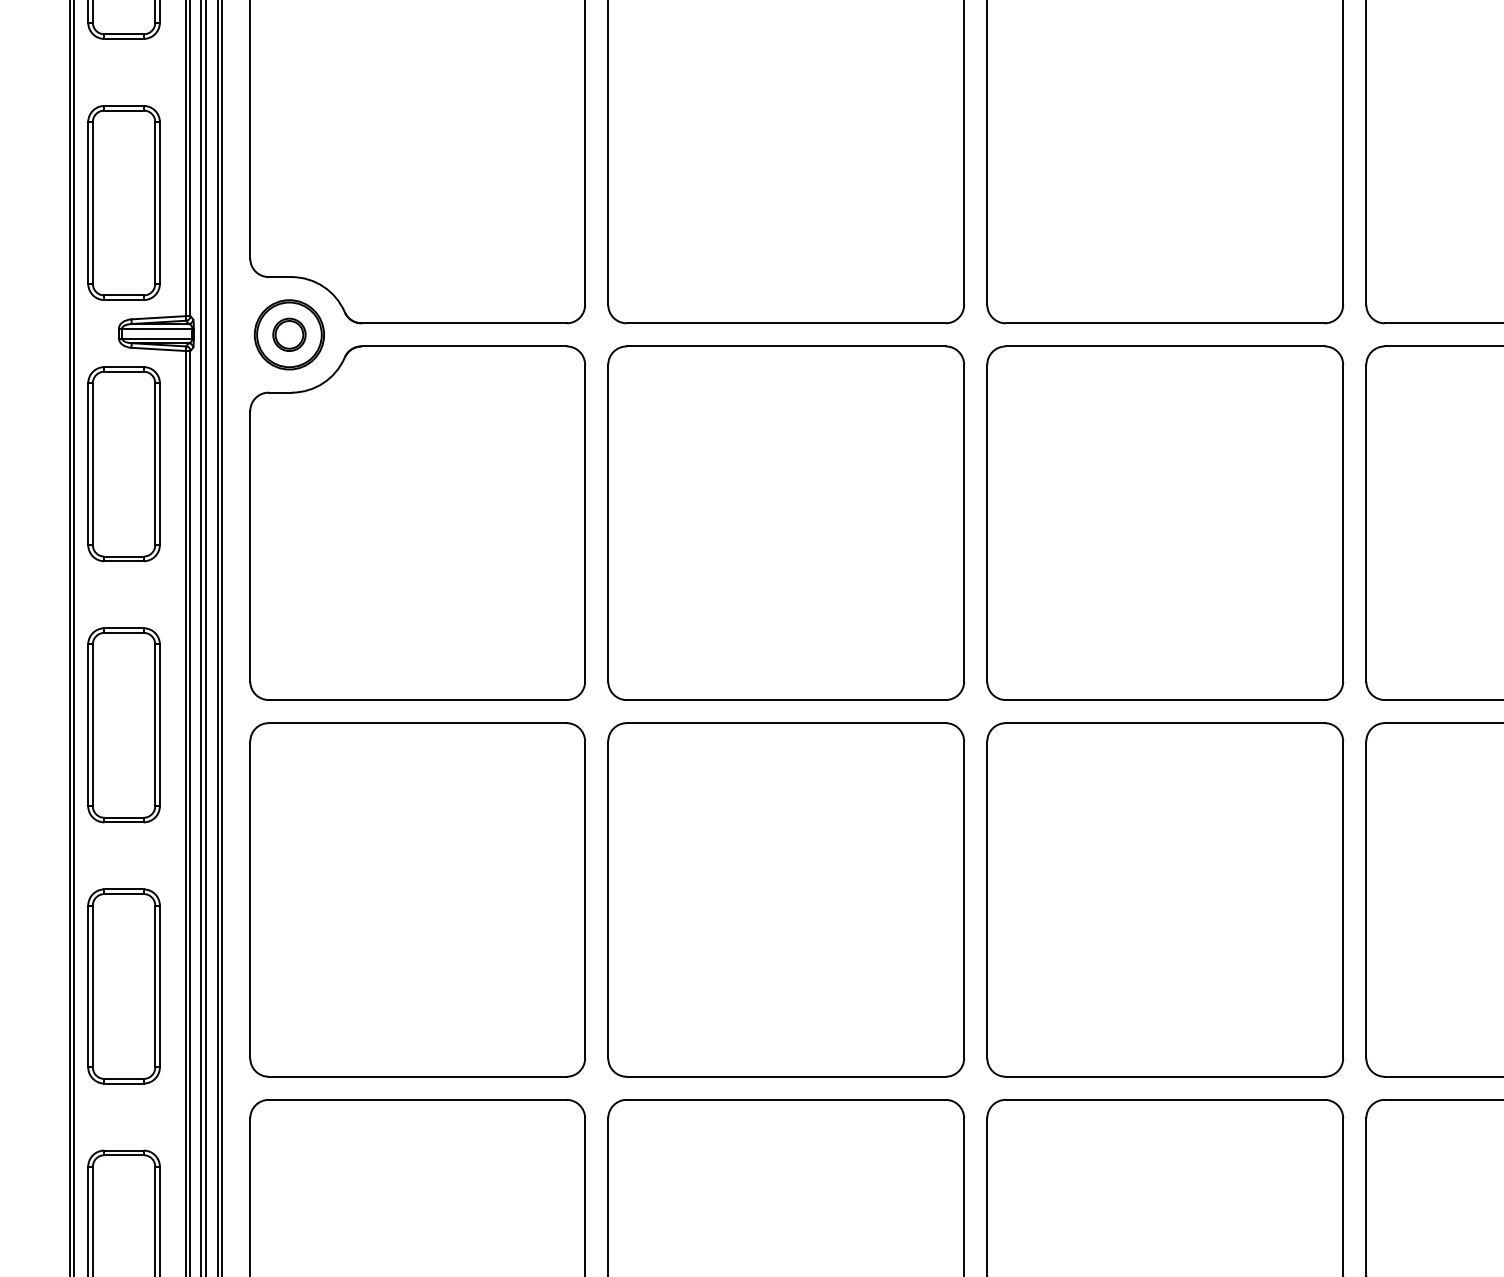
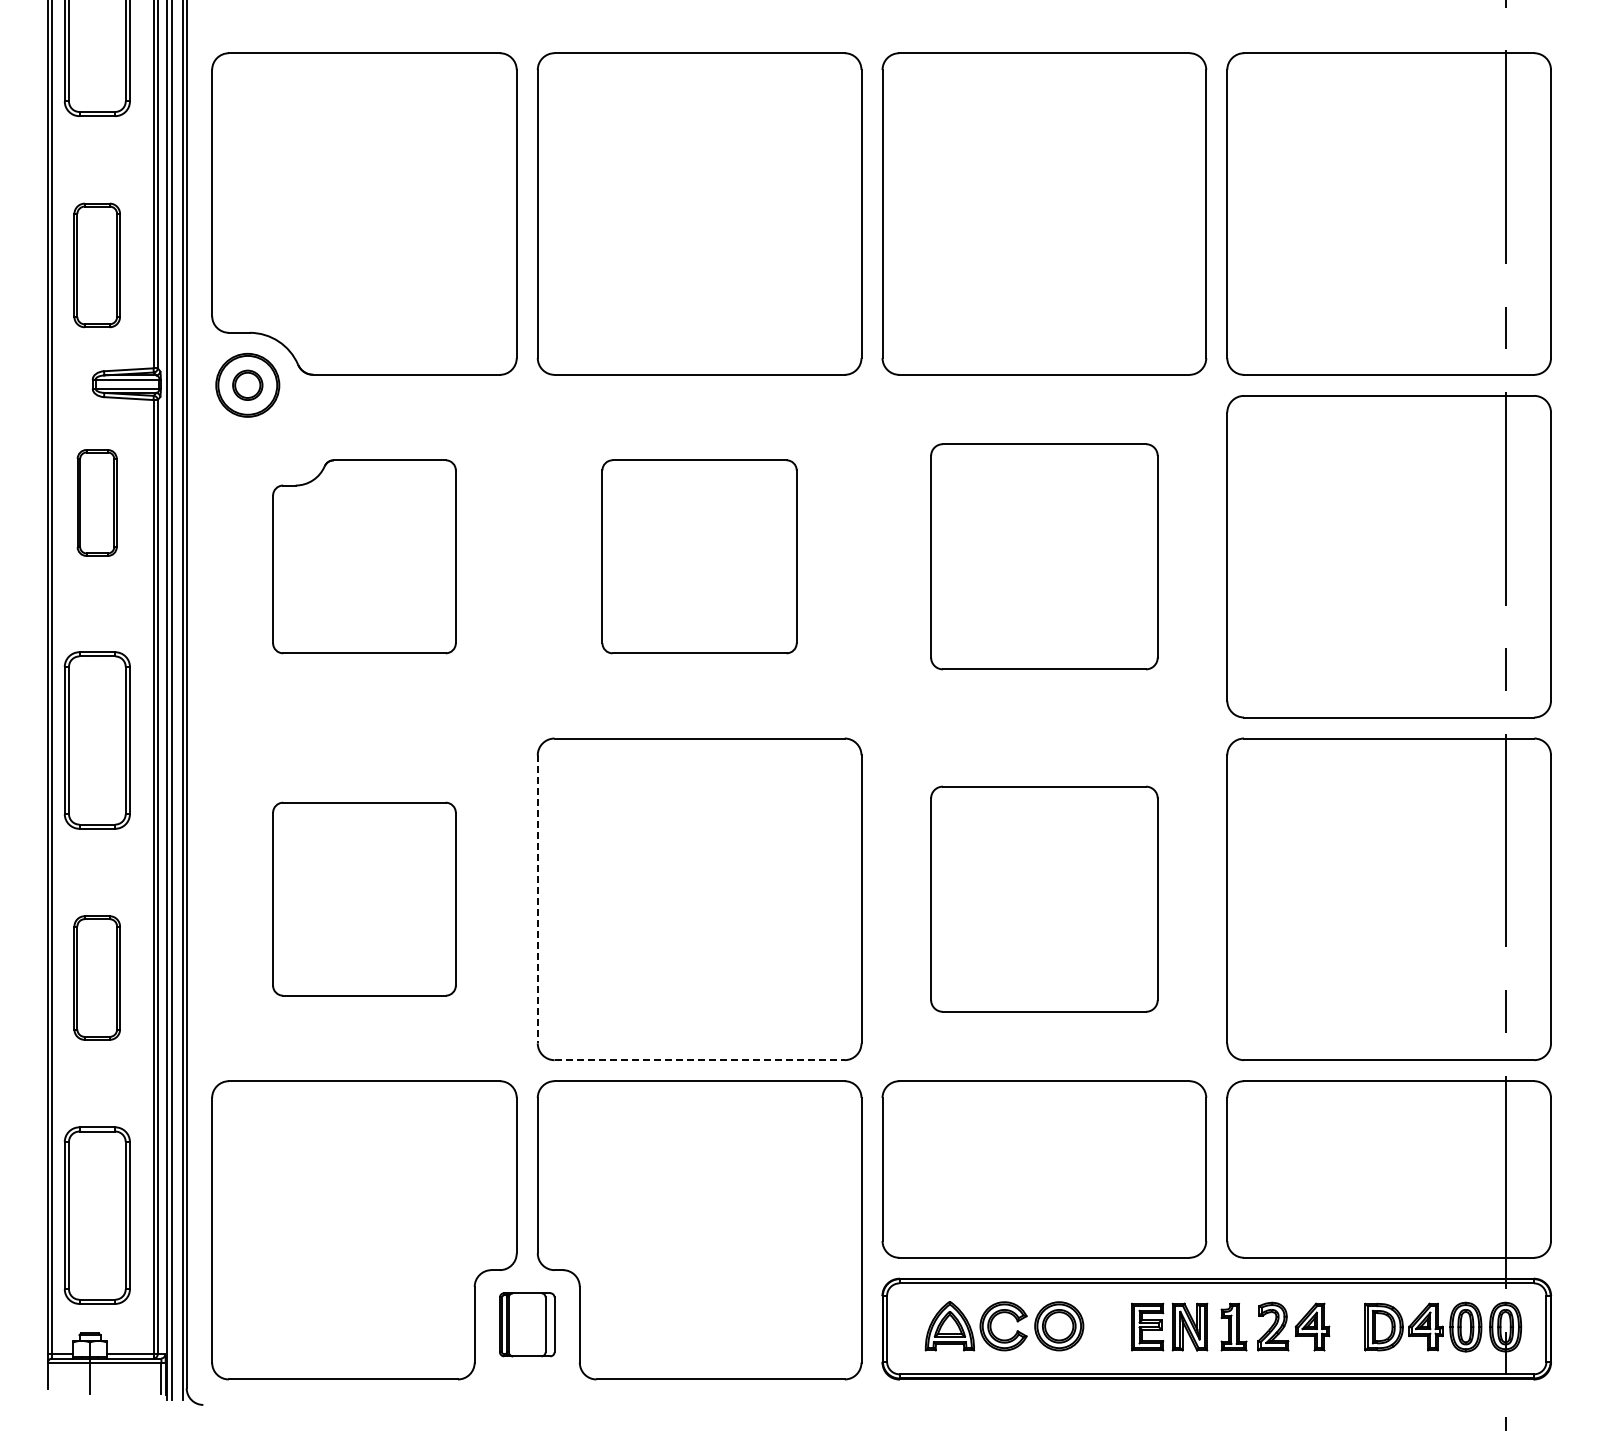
part: (123, 203) -> (96, 265), size x0.7
part: (123, 463) -> (96, 502), size x0.6
part: (417, 523) -> (364, 556), size x0.6
part: (786, 523) -> (699, 556), size x0.6
part: (1165, 523) -> (1044, 556), size x0.7
part: (417, 899) -> (364, 898), size x0.6
part: (1165, 899) -> (1044, 898), size x0.7
line: (607, 900) -> (537, 899), solid -> dashed
part: (123, 985) -> (96, 977), size x0.7
line: (787, 1077) -> (700, 1060), solid -> dashed

